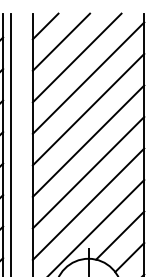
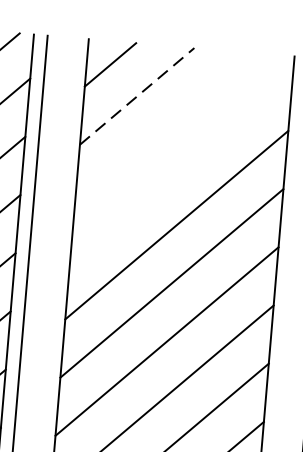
line: (61, 41) -> (137, 95), solid -> dashed
line: (76, 57) -> (162, 126), removed
line: (88, 77) -> (181, 165), removed

